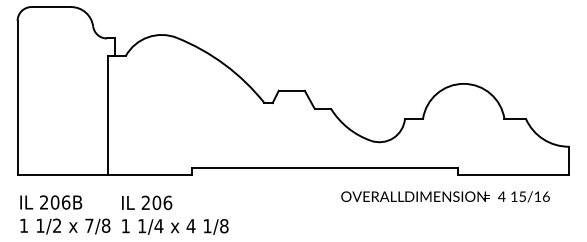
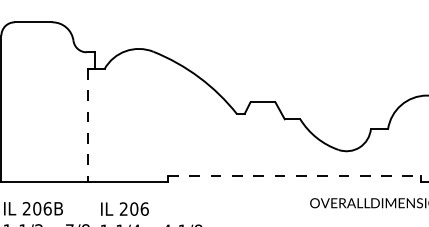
line: (108, 115) -> (88, 125), solid -> dashed
line: (324, 167) -> (294, 175), solid -> dashed

